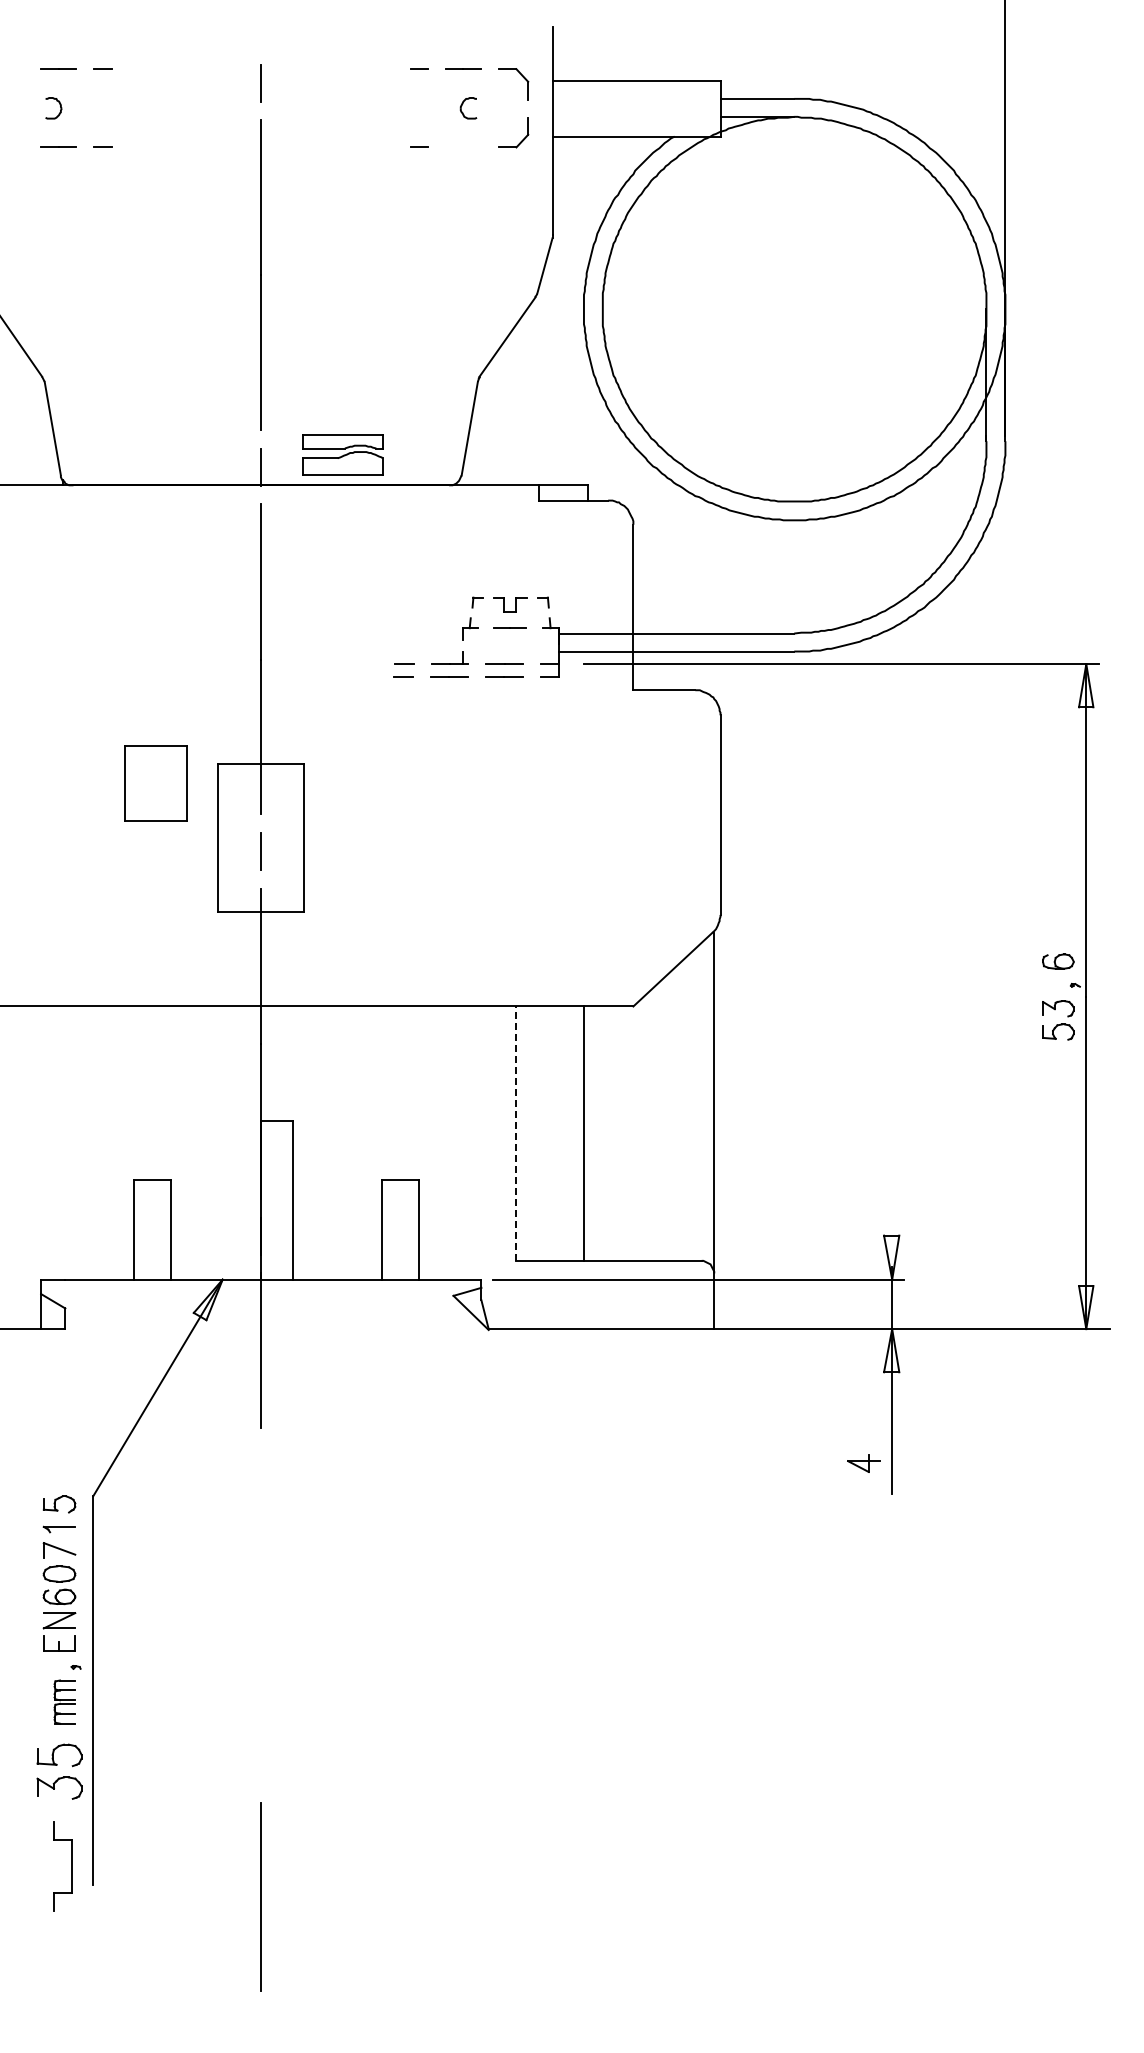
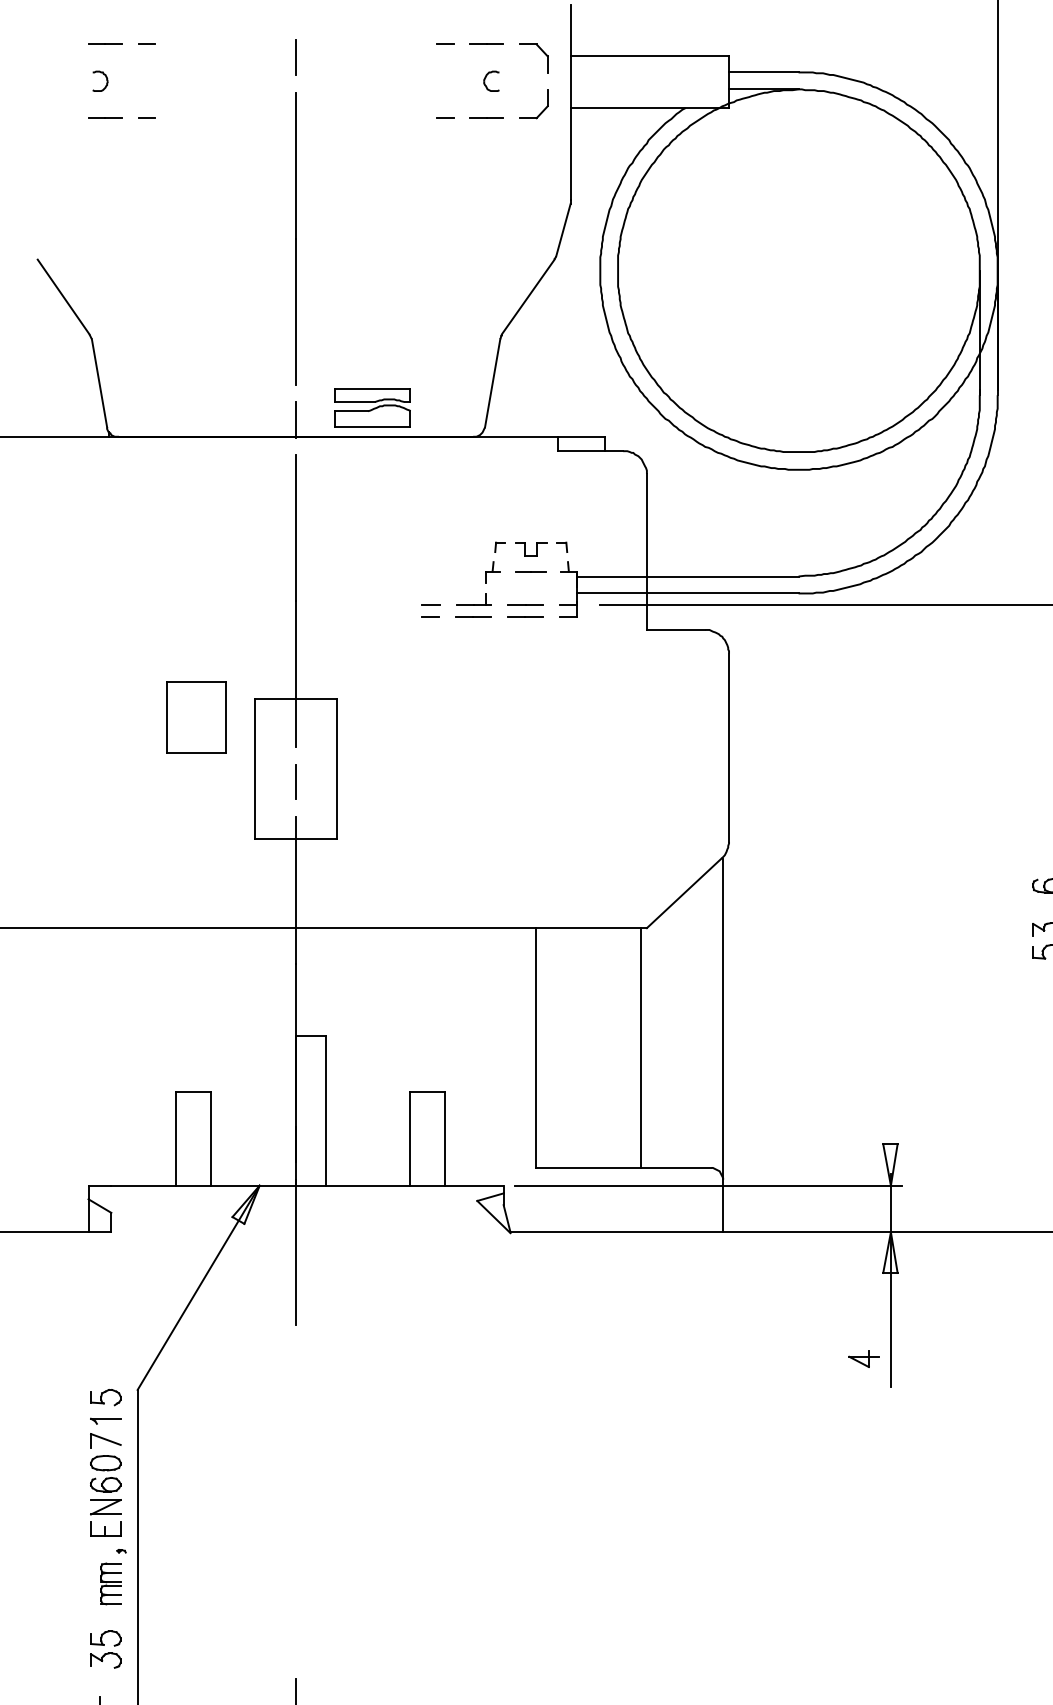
line: (463, 146) -> (486, 117), added
line: (515, 1133) -> (535, 1047), dashed -> solid
line: (584, 1133) -> (641, 1047), moved
part: (59, 1771) -> (105, 1649), size x0.71

